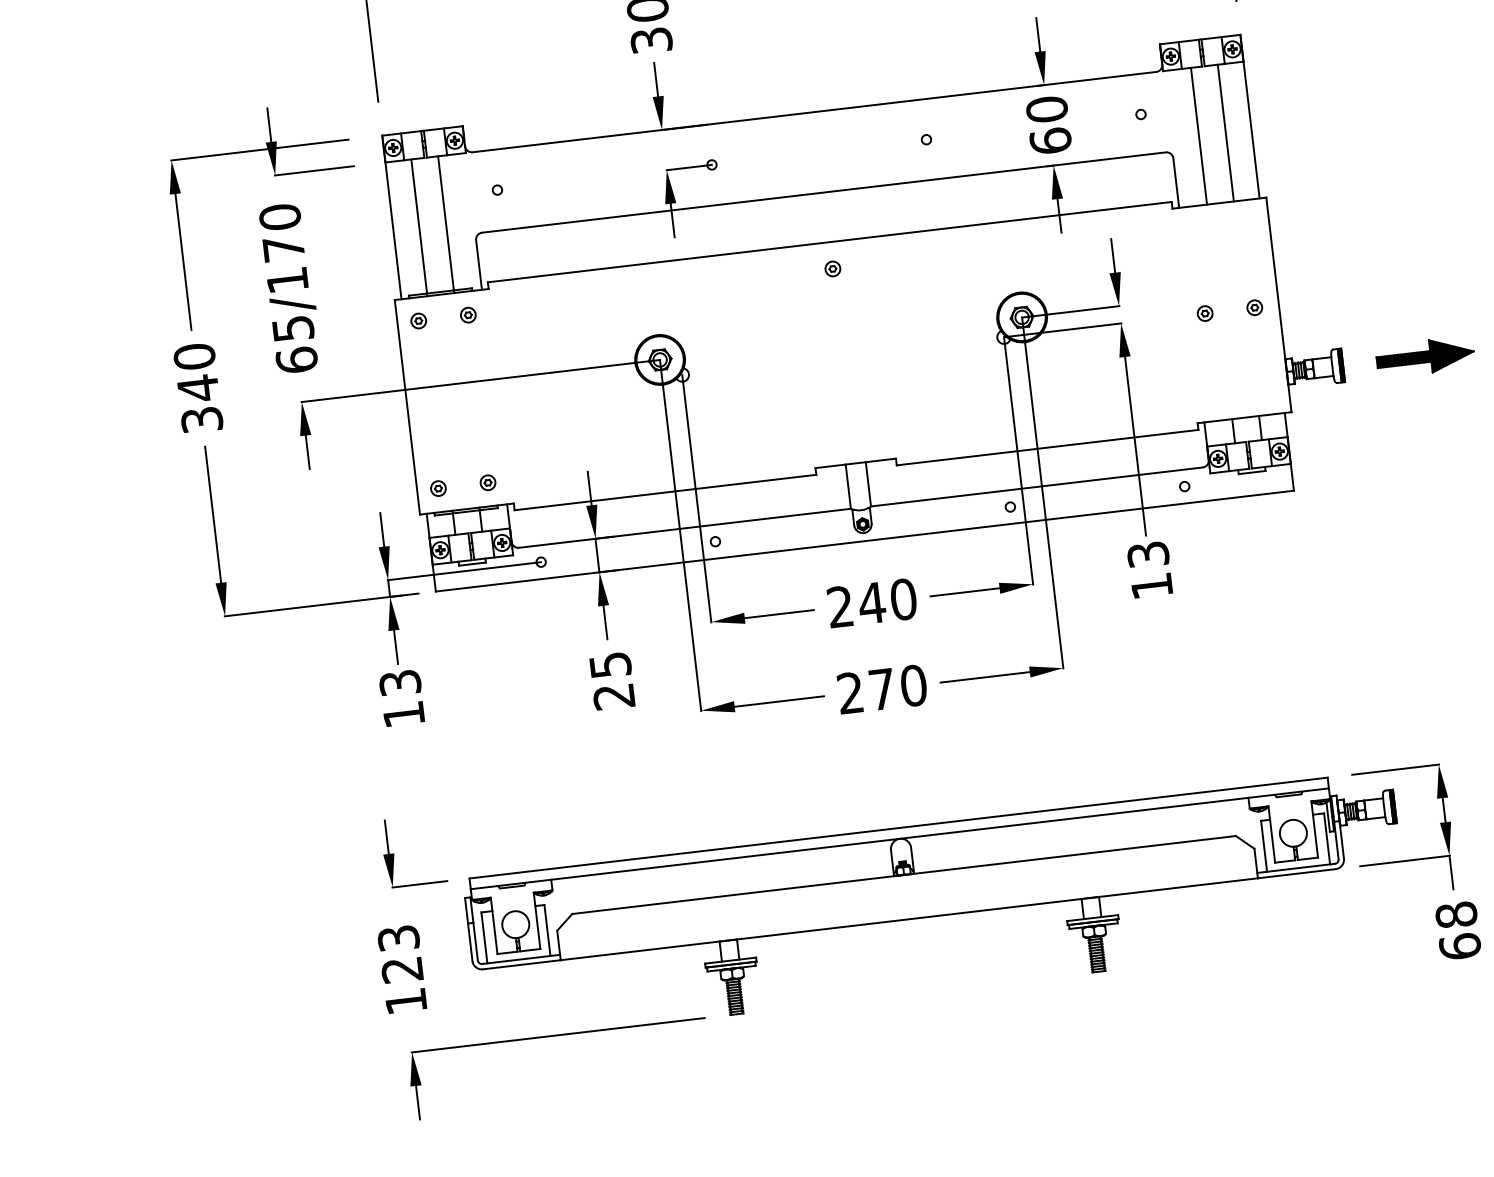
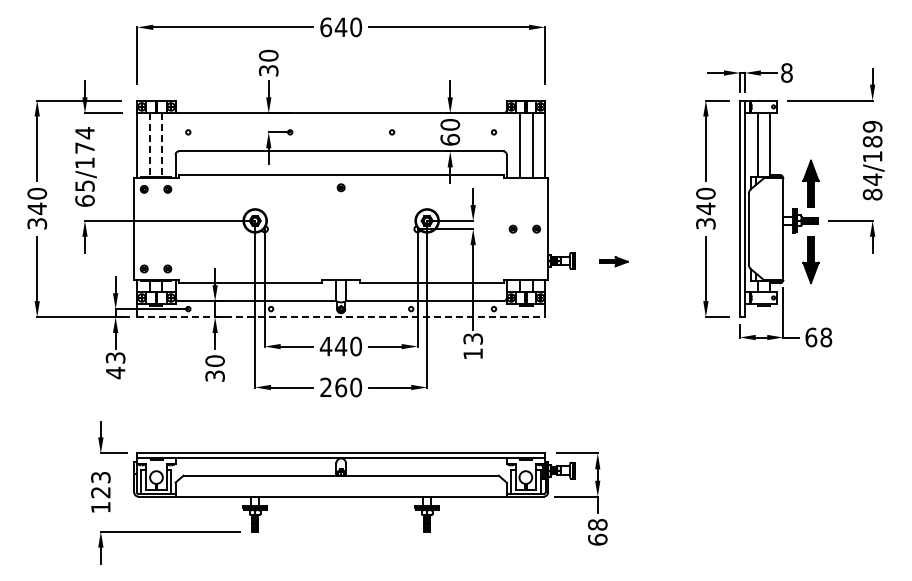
text: (279, 218) -> (84, 133), 65/170 -> 65/174
line: (446, 224) -> (162, 145), solid -> dashed
line: (418, 227) -> (149, 145), solid -> dashed
part: (1424, 356) -> (613, 261), size x0.6
line: (865, 541) -> (341, 317), solid -> dashed
text: (839, 606) -> (325, 346), 240 -> 440
text: (610, 680) -> (214, 368), 25 -> 30
text: (882, 689) -> (341, 387), 270 -> 260
text: (403, 713) -> (115, 372), 13 -> 43

